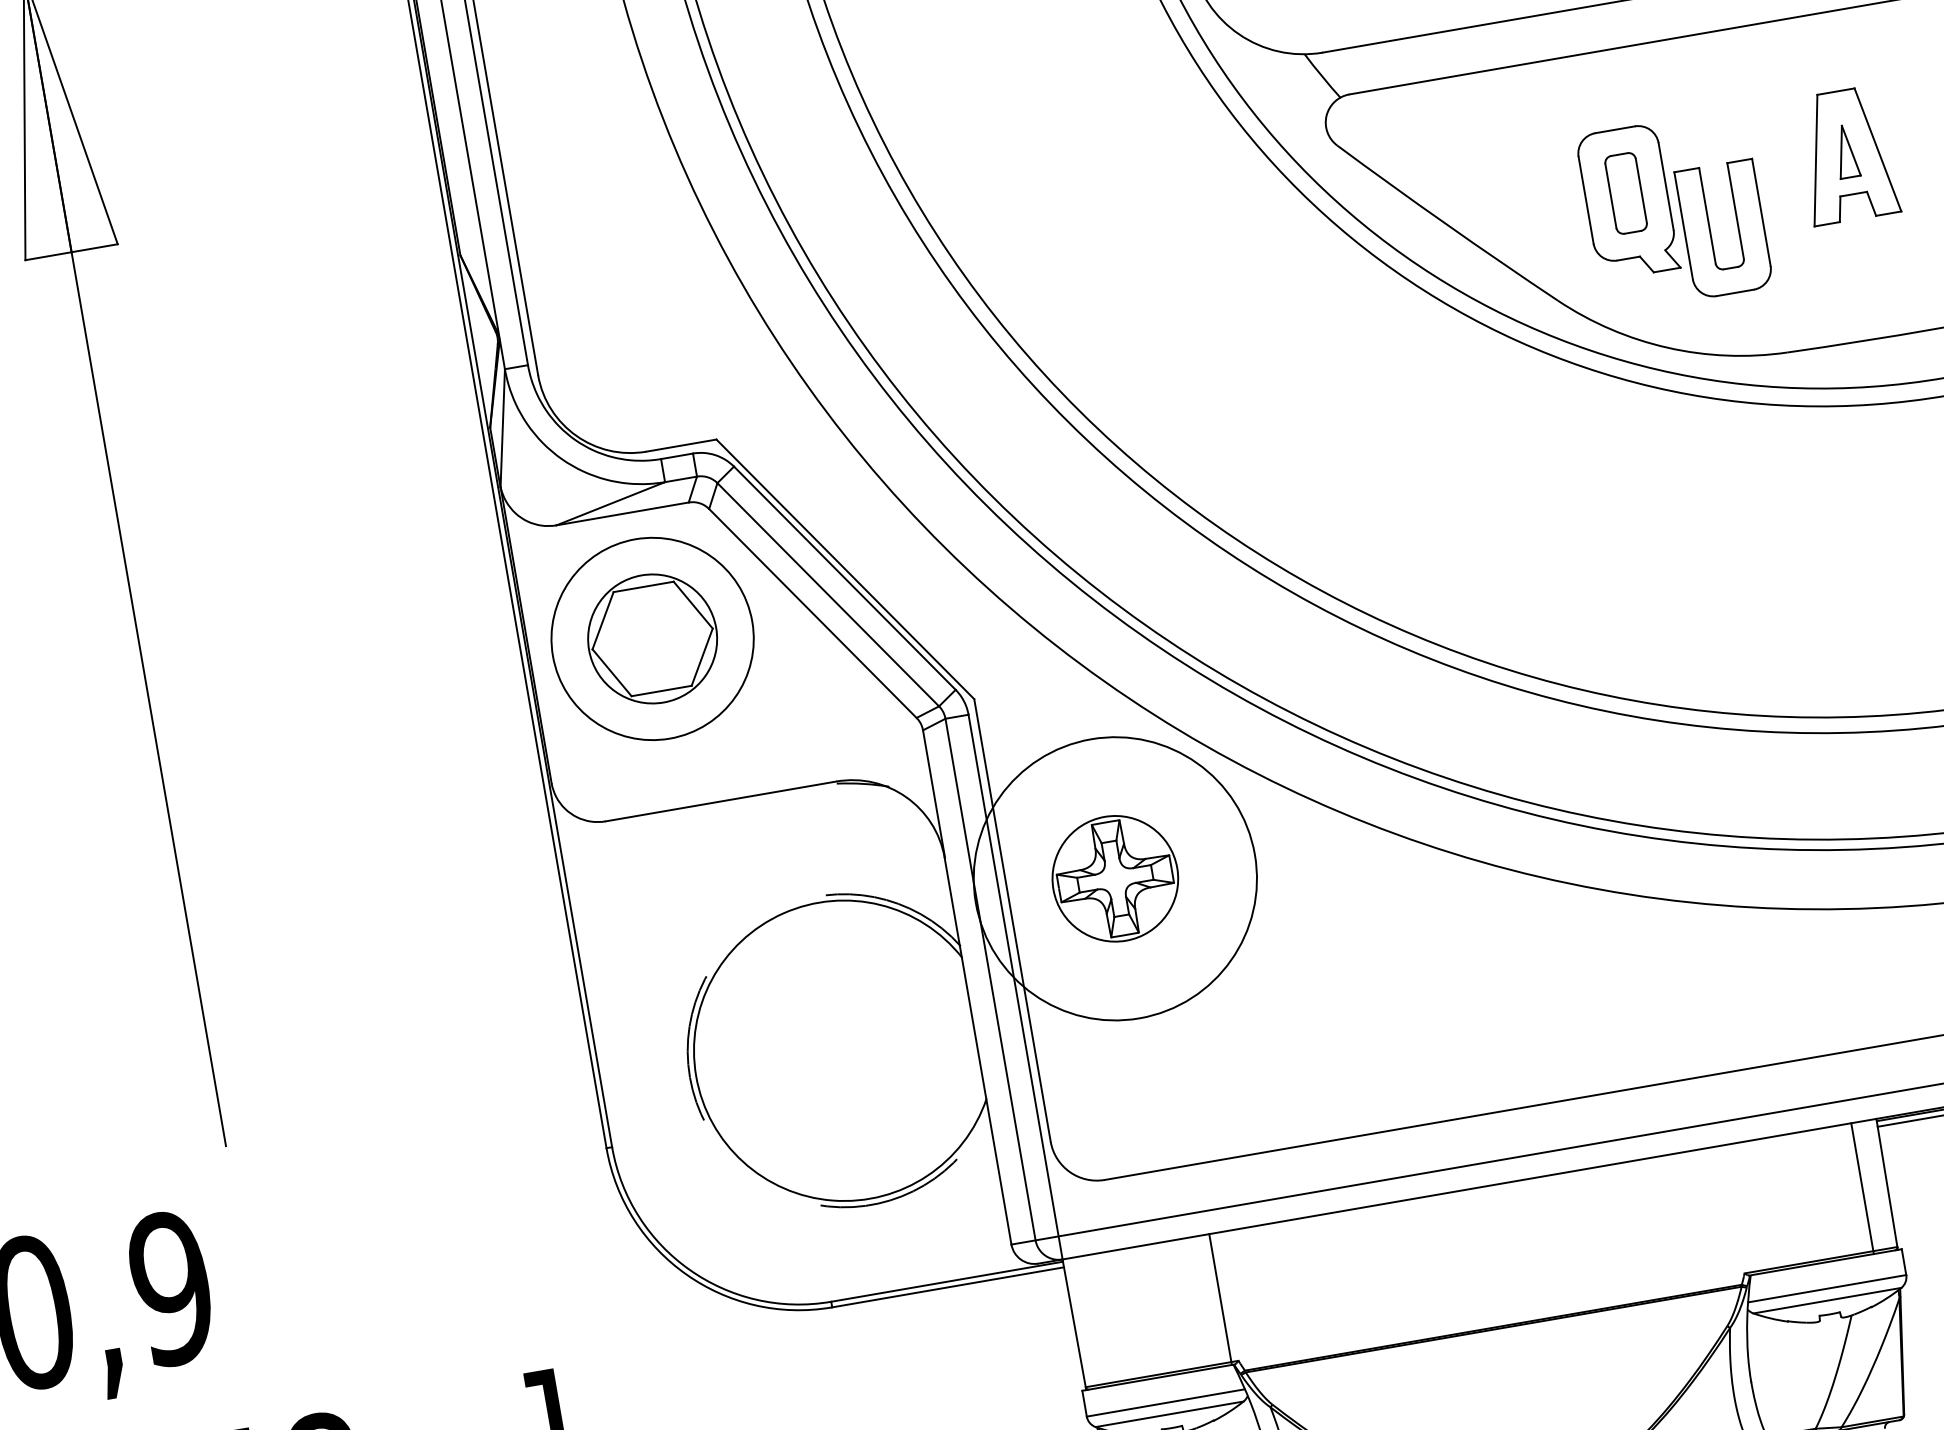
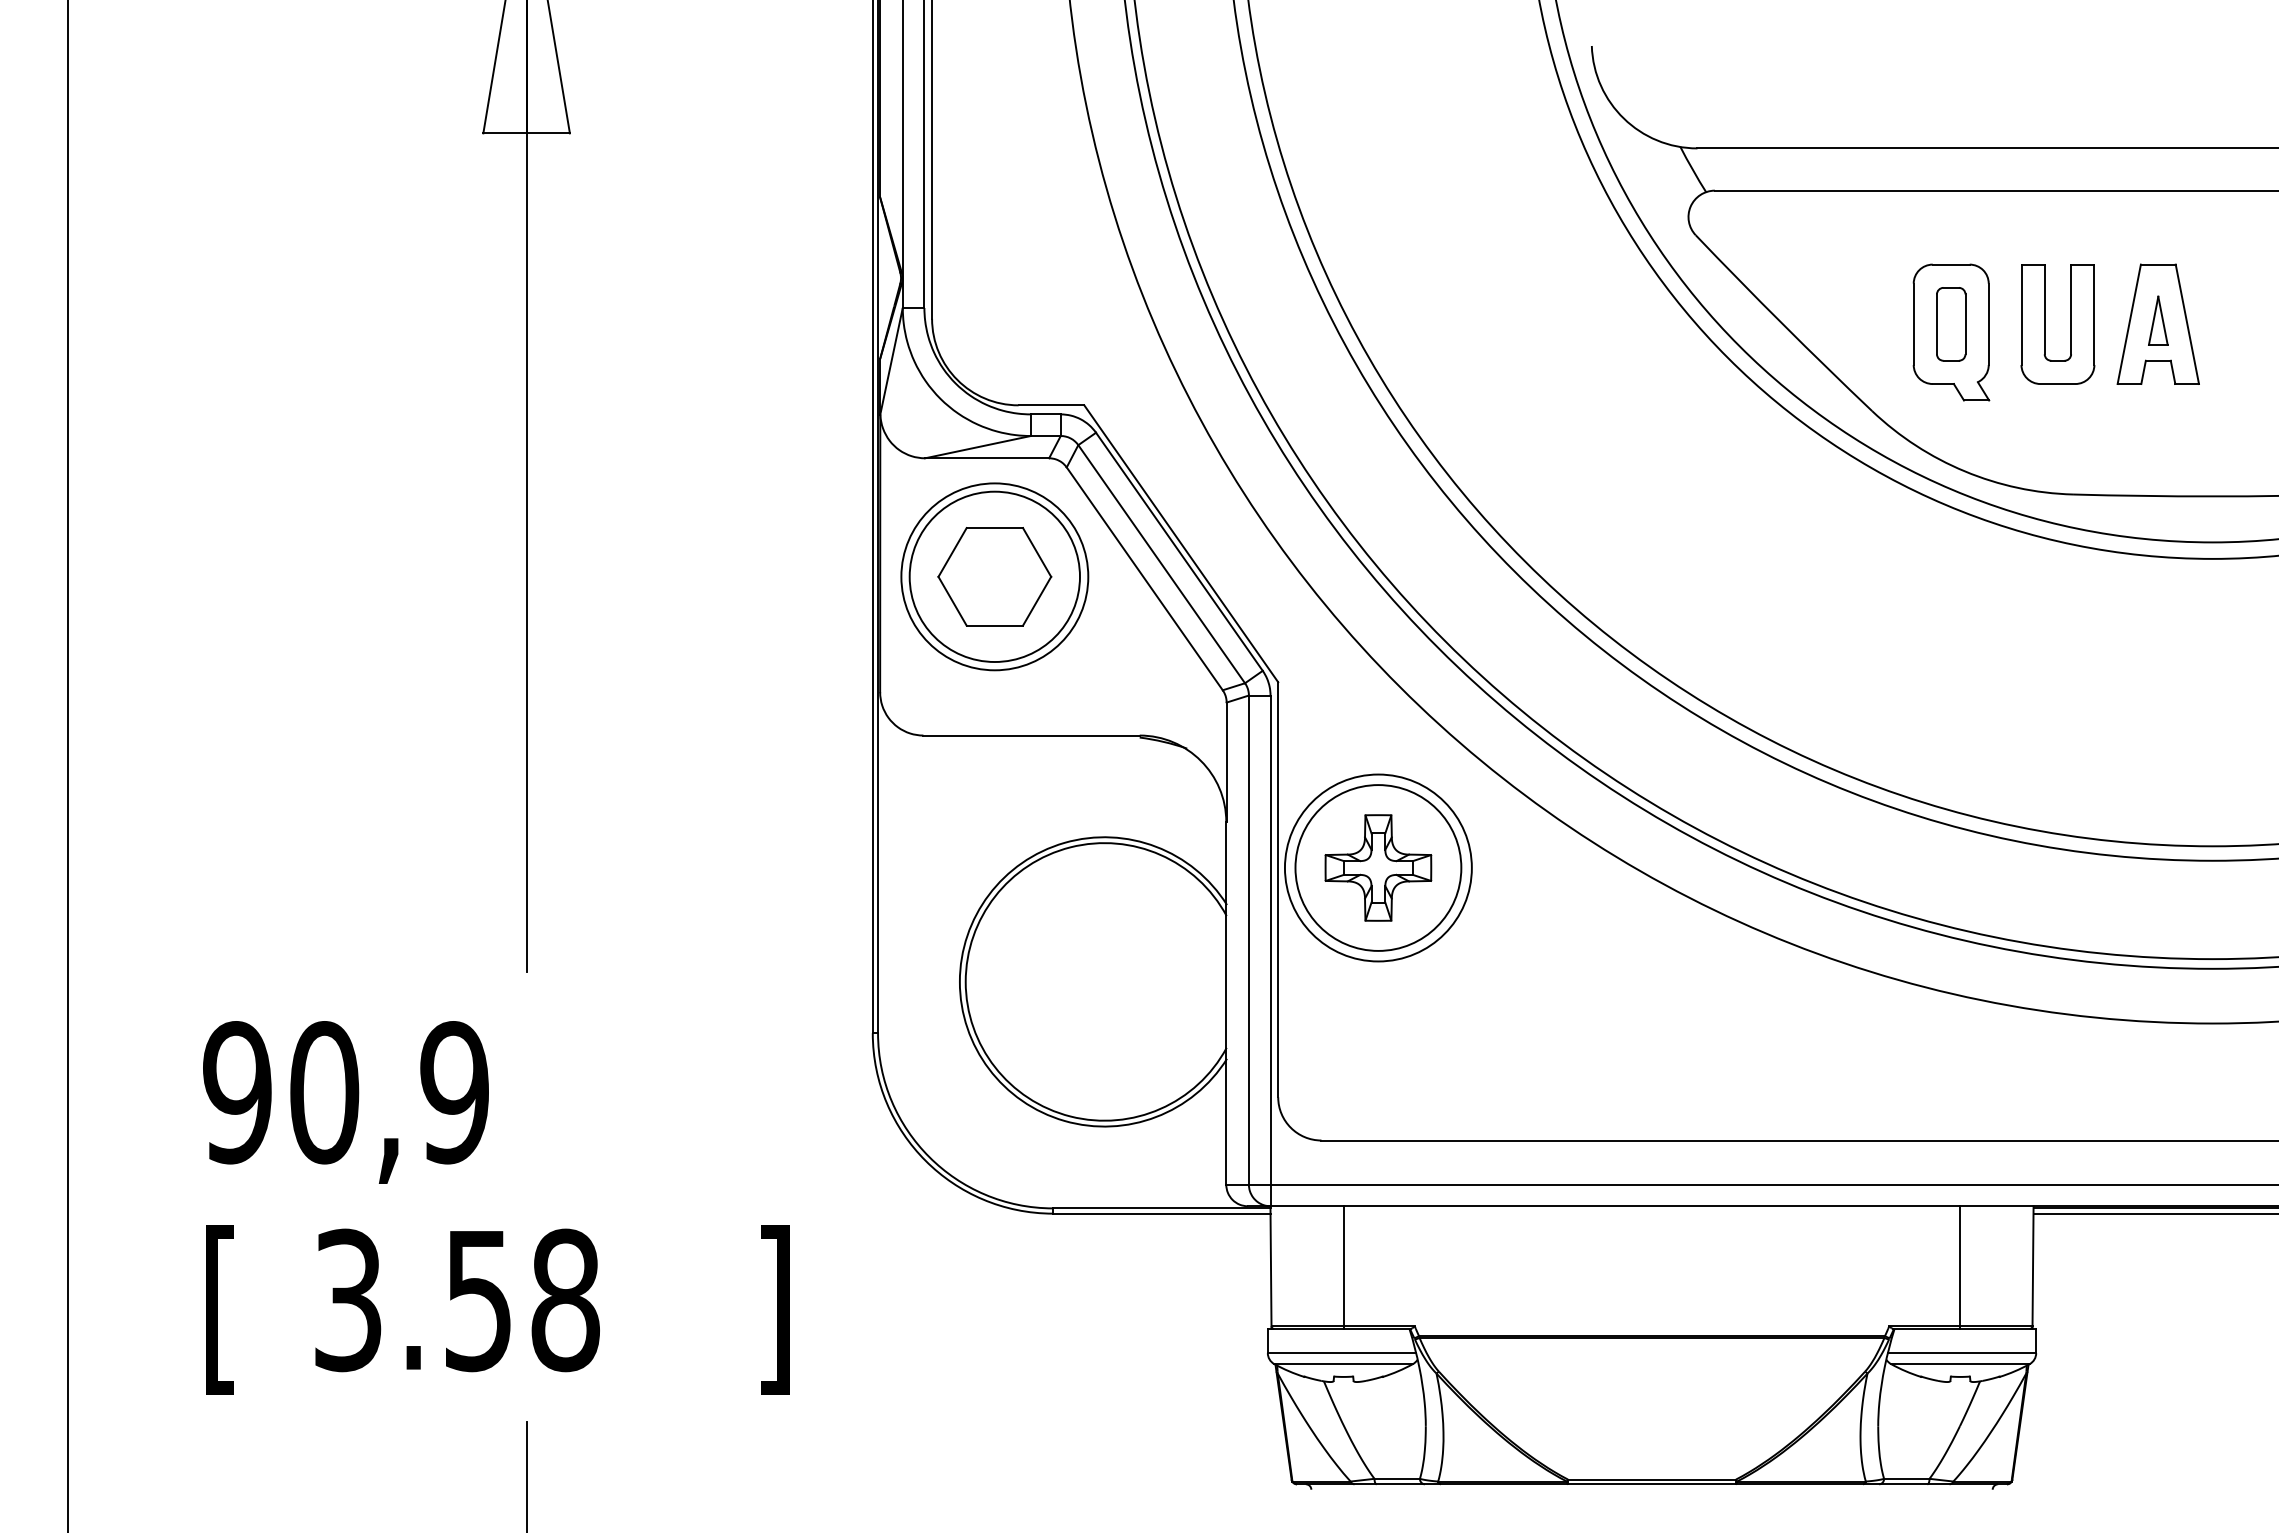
part: (1711, 231) -> (2045, 324), moved
circle: (652, 638) -> (994, 576), size x1.43
circle: (1114, 878) -> (1377, 867), size x0.71
circle: (1115, 878) -> (1378, 867), size x1.43
arc: (689, 1077) -> (959, 981), dashed -> solid
line: (1862, 1188) -> (1959, 1267), moved
line: (1221, 1299) -> (1344, 1267), moved

